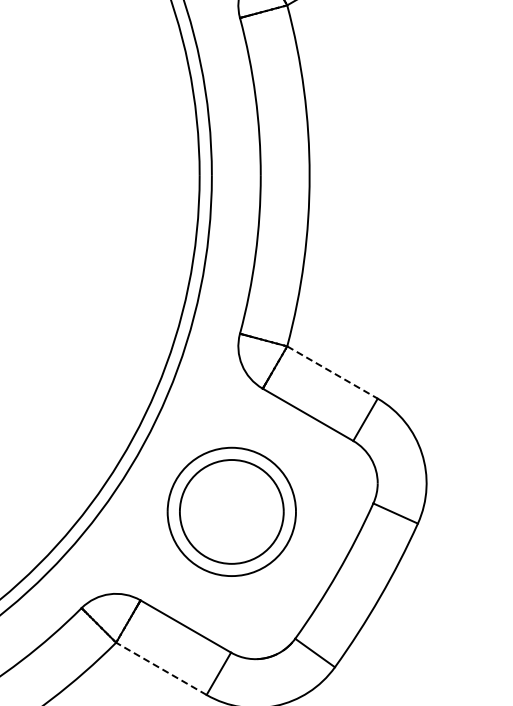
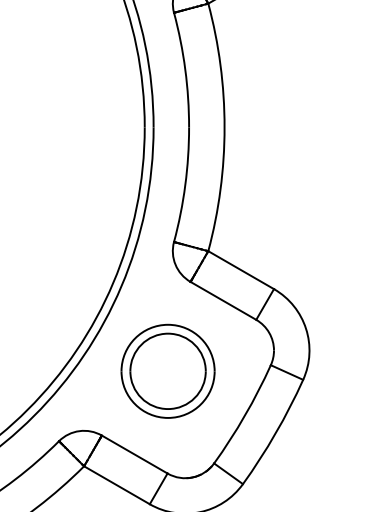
line: (332, 372) -> (241, 270), dashed -> solid
line: (160, 668) -> (116, 485), dashed -> solid

